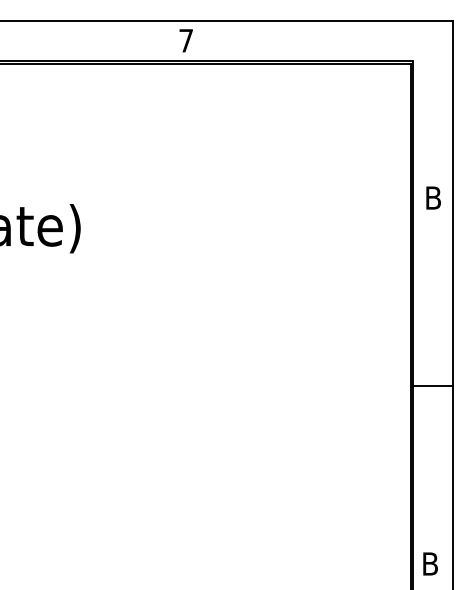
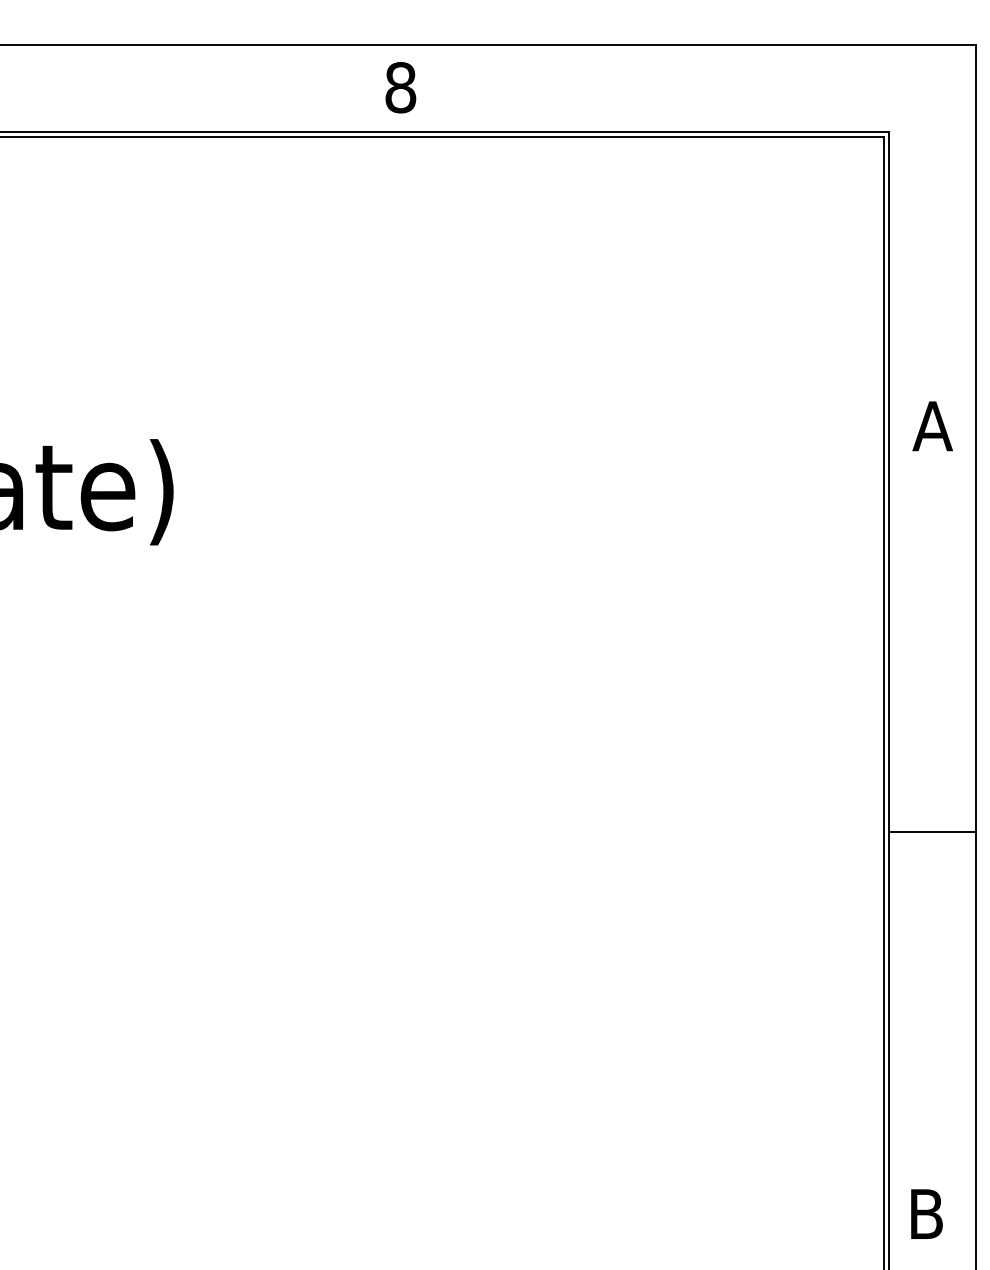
text: (186, 40) -> (401, 87), 7 -> 8
text: (433, 197) -> (933, 425), B -> A

